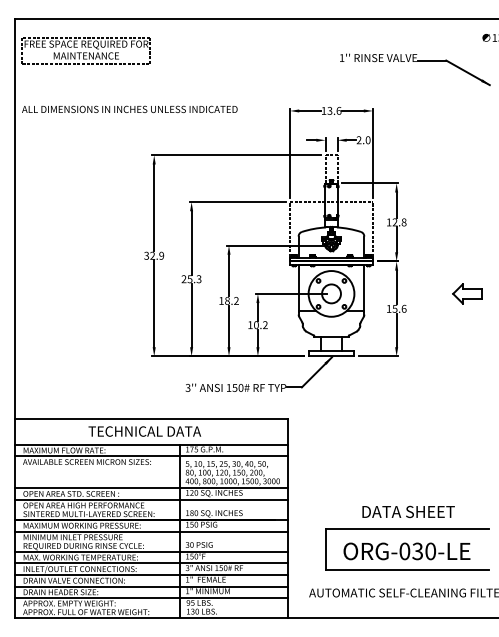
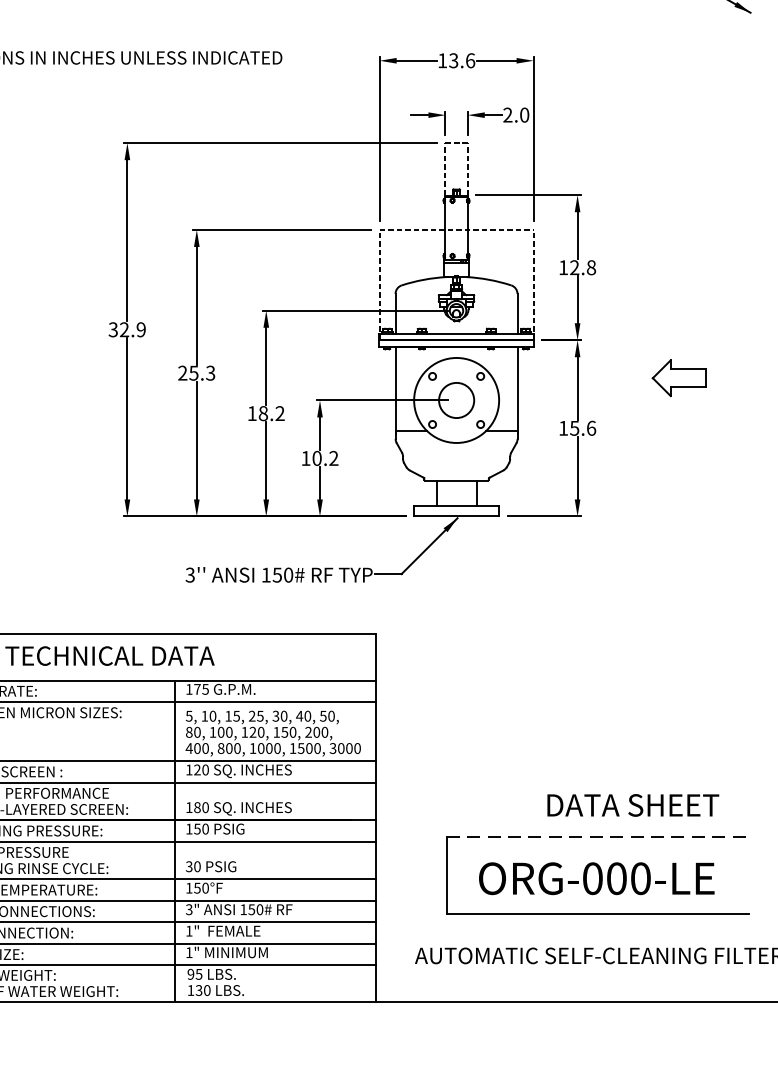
part: (467, 293) -> (679, 377), moved
text: (408, 511) -> (633, 804), moved
line: (408, 528) -> (599, 836), solid -> dashed
text: (417, 551) -> (616, 878), ORG-030-LE -> ORG-000-LE

